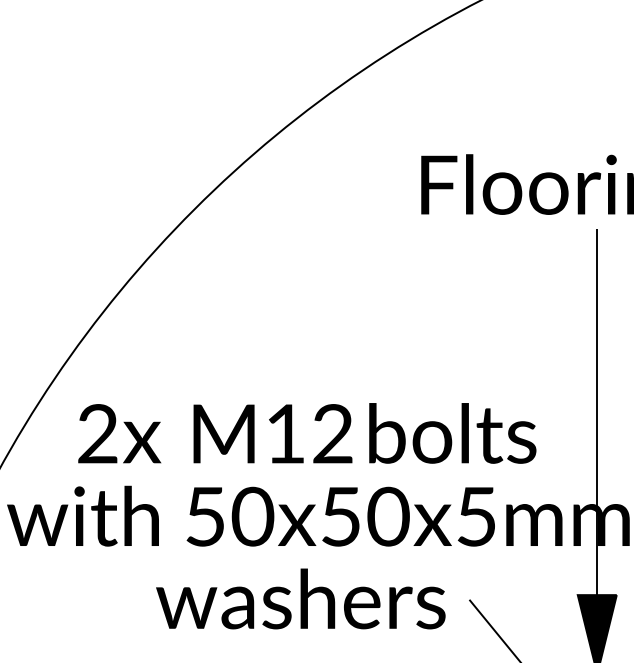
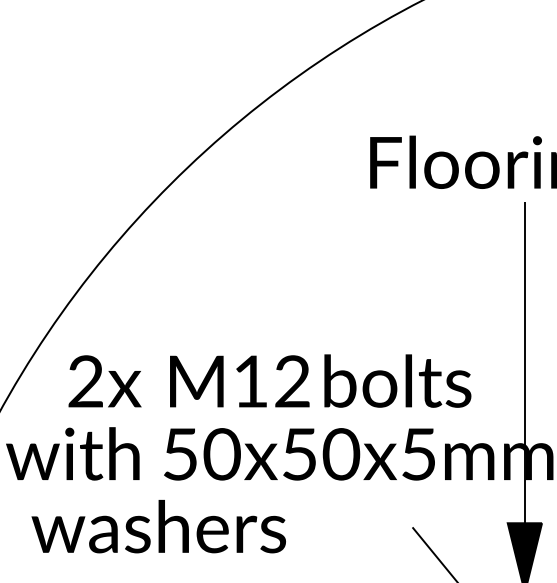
text: (300, 598) -> (158, 526), moved

